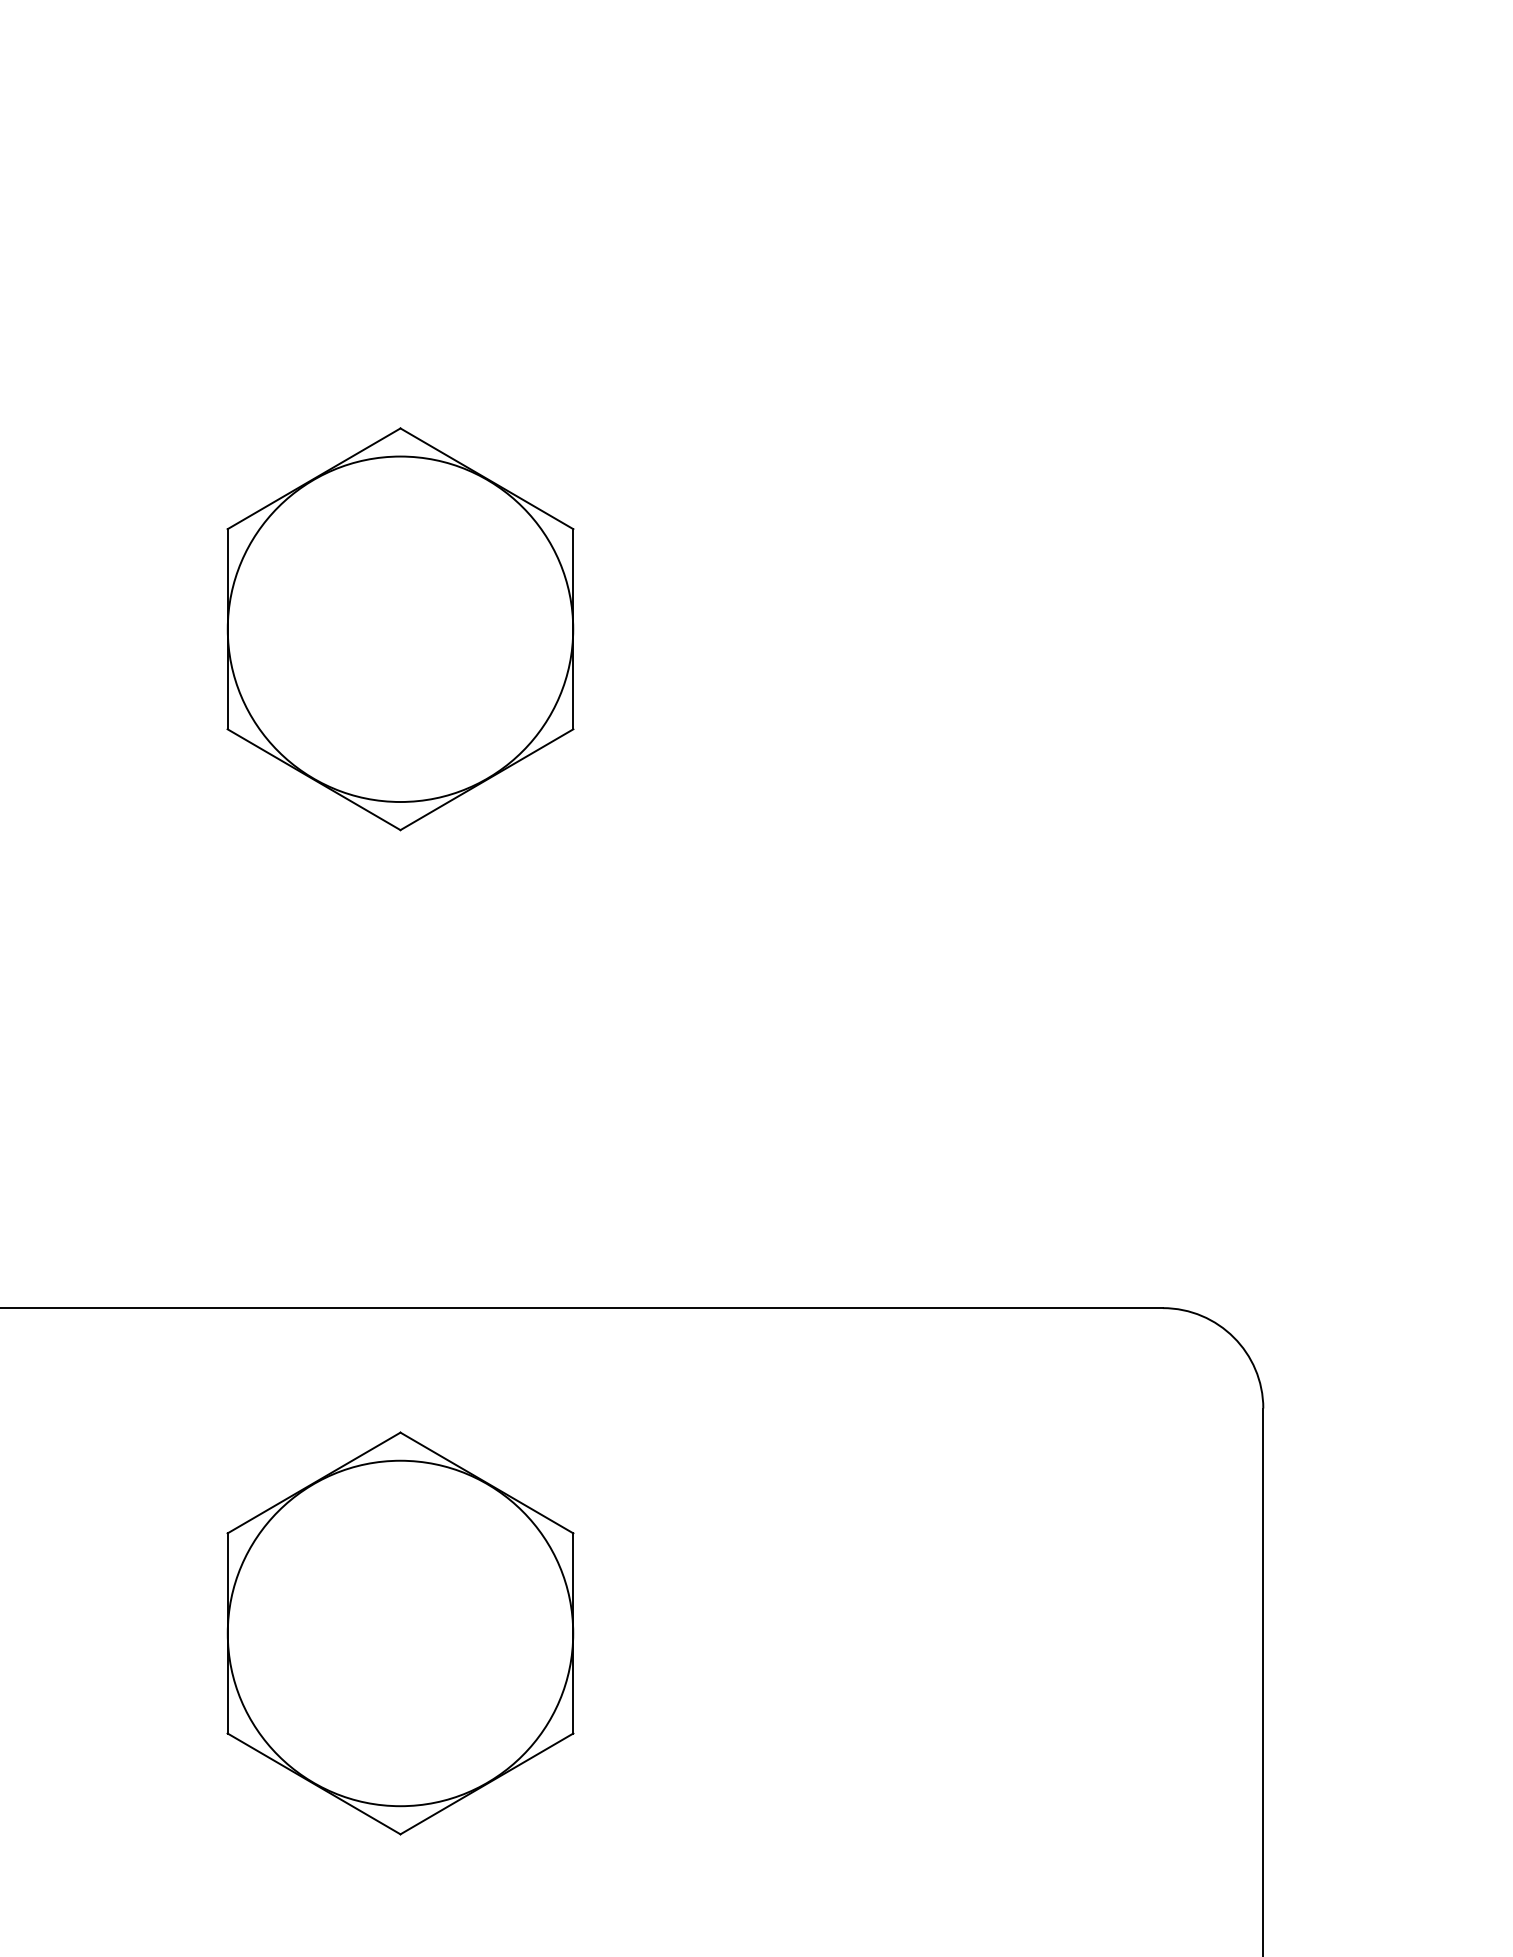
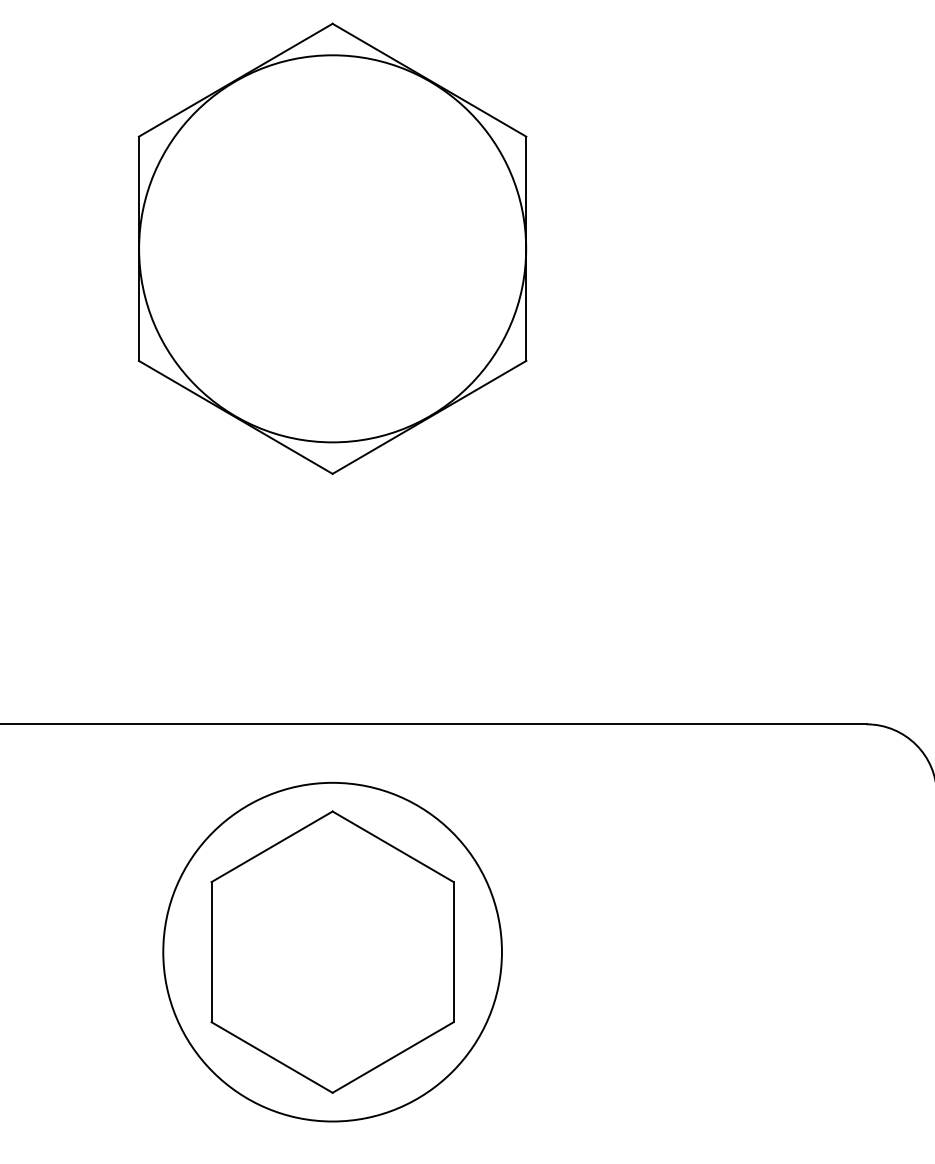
part: (400, 629) -> (332, 249), size x1.6
circle: (400, 1633) -> (332, 952), size x1.4

